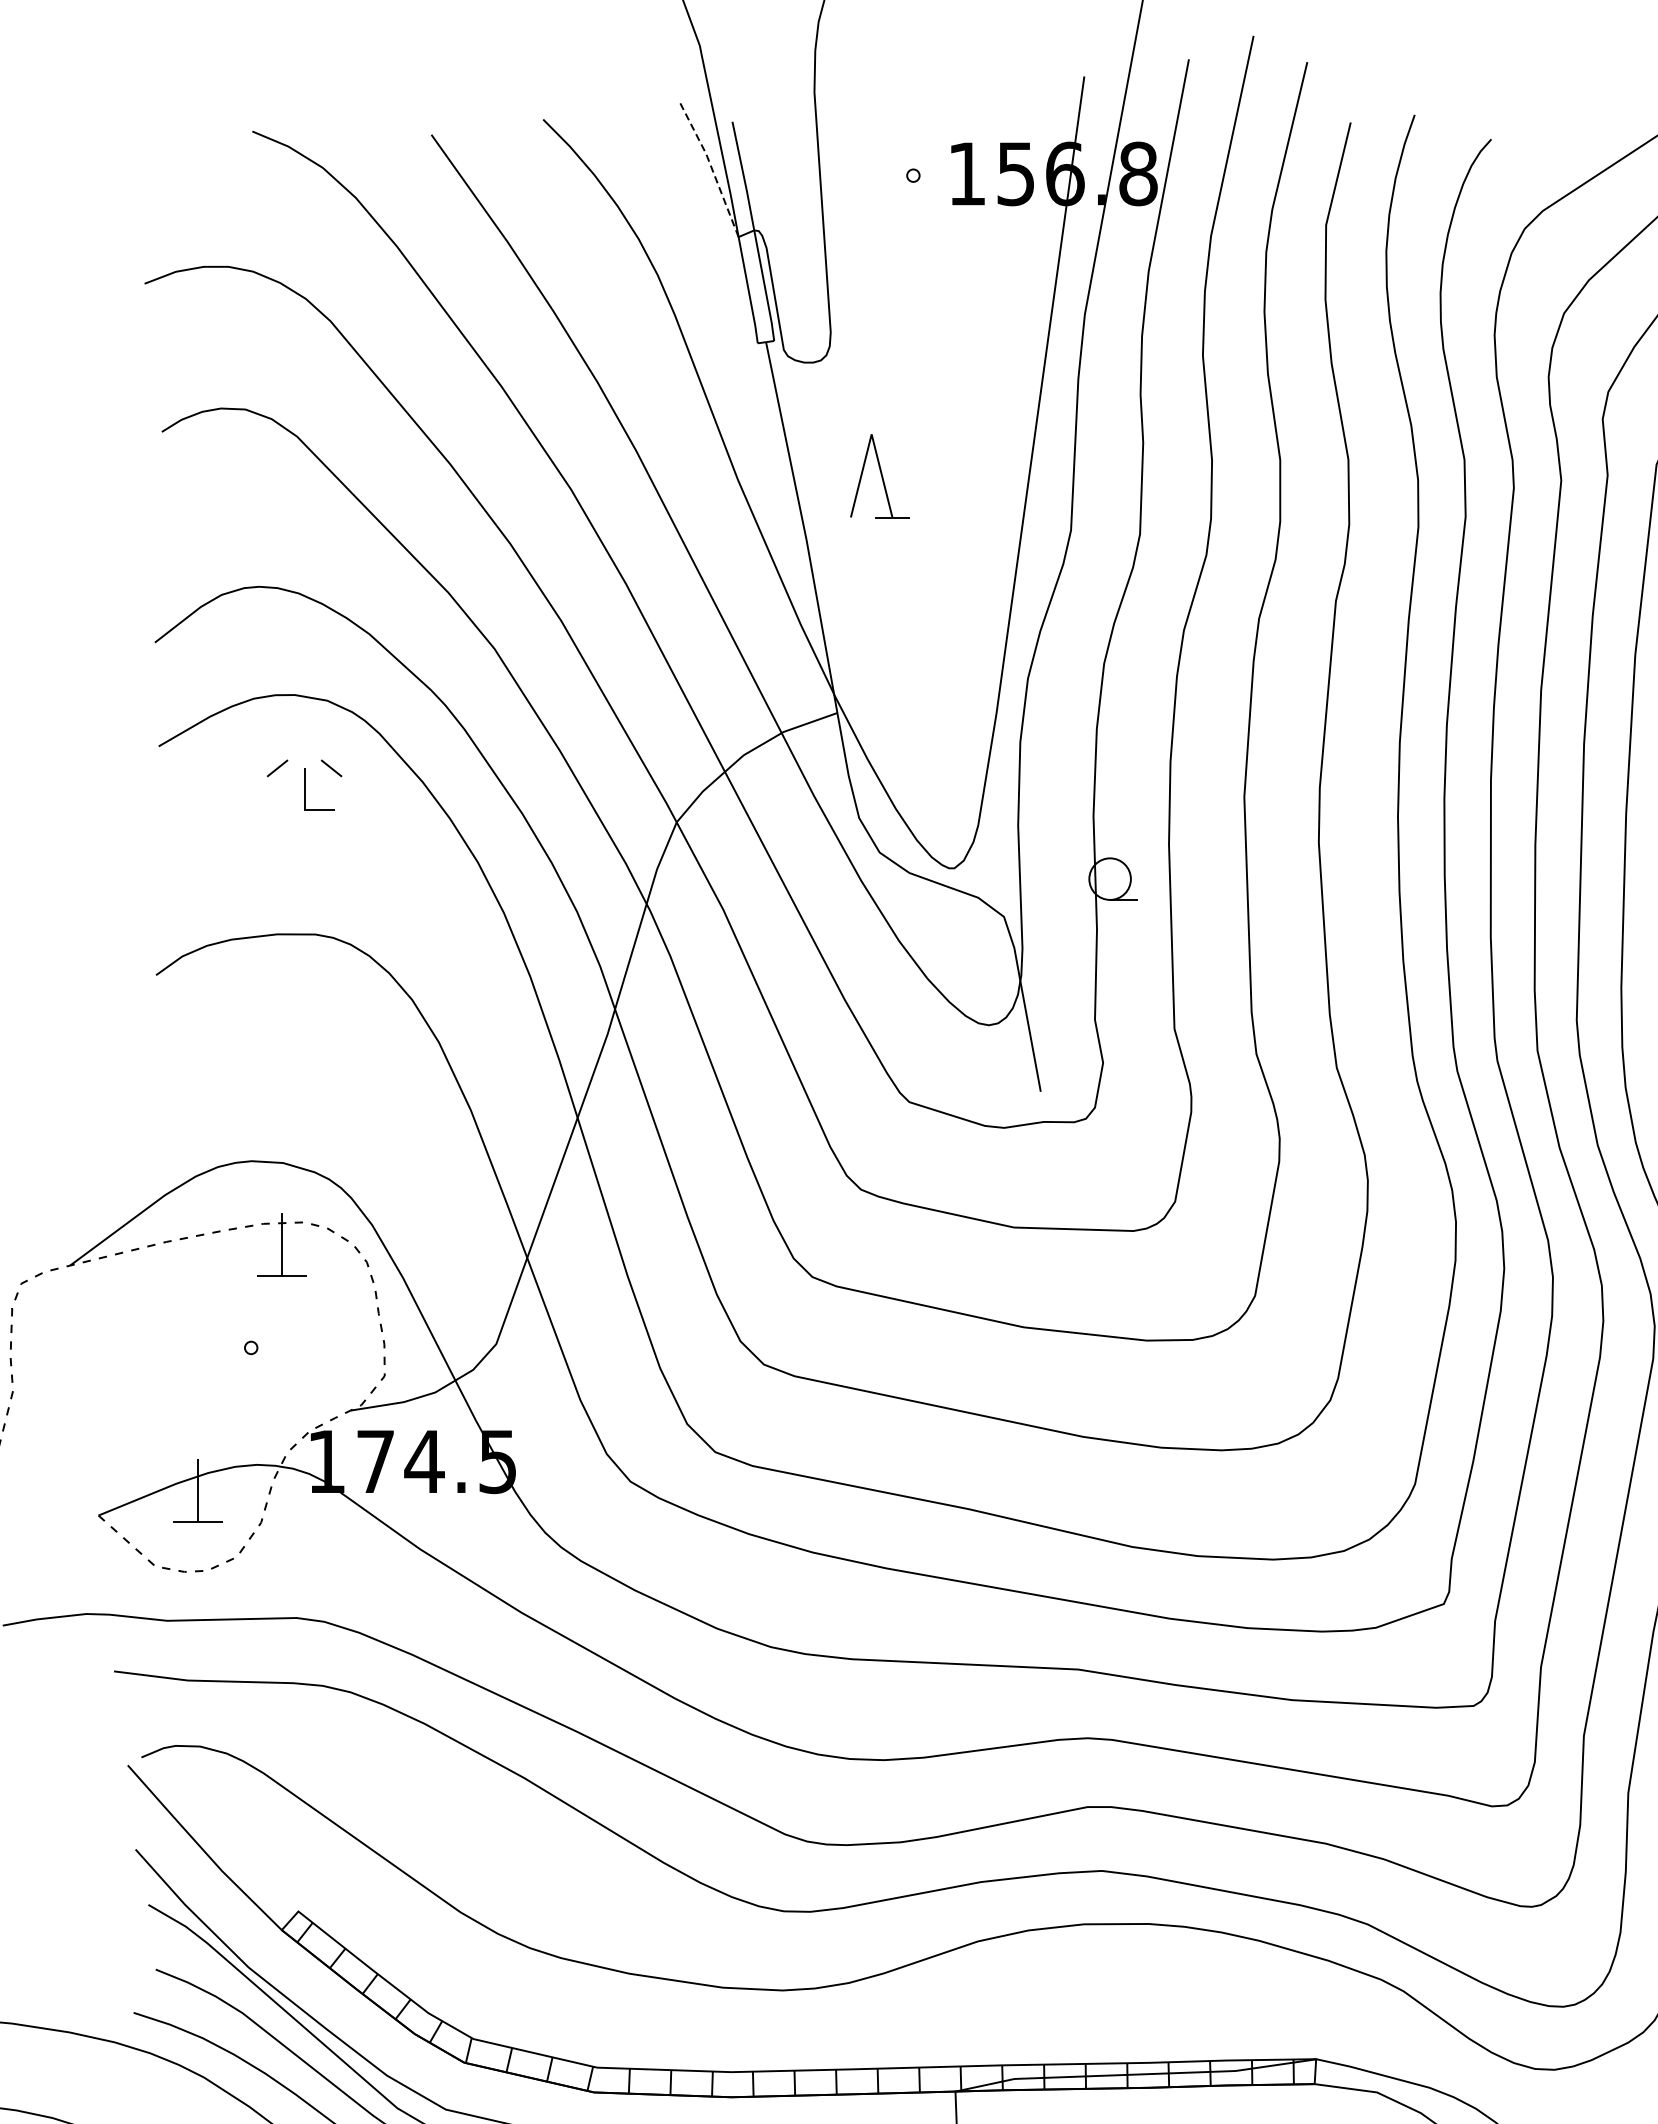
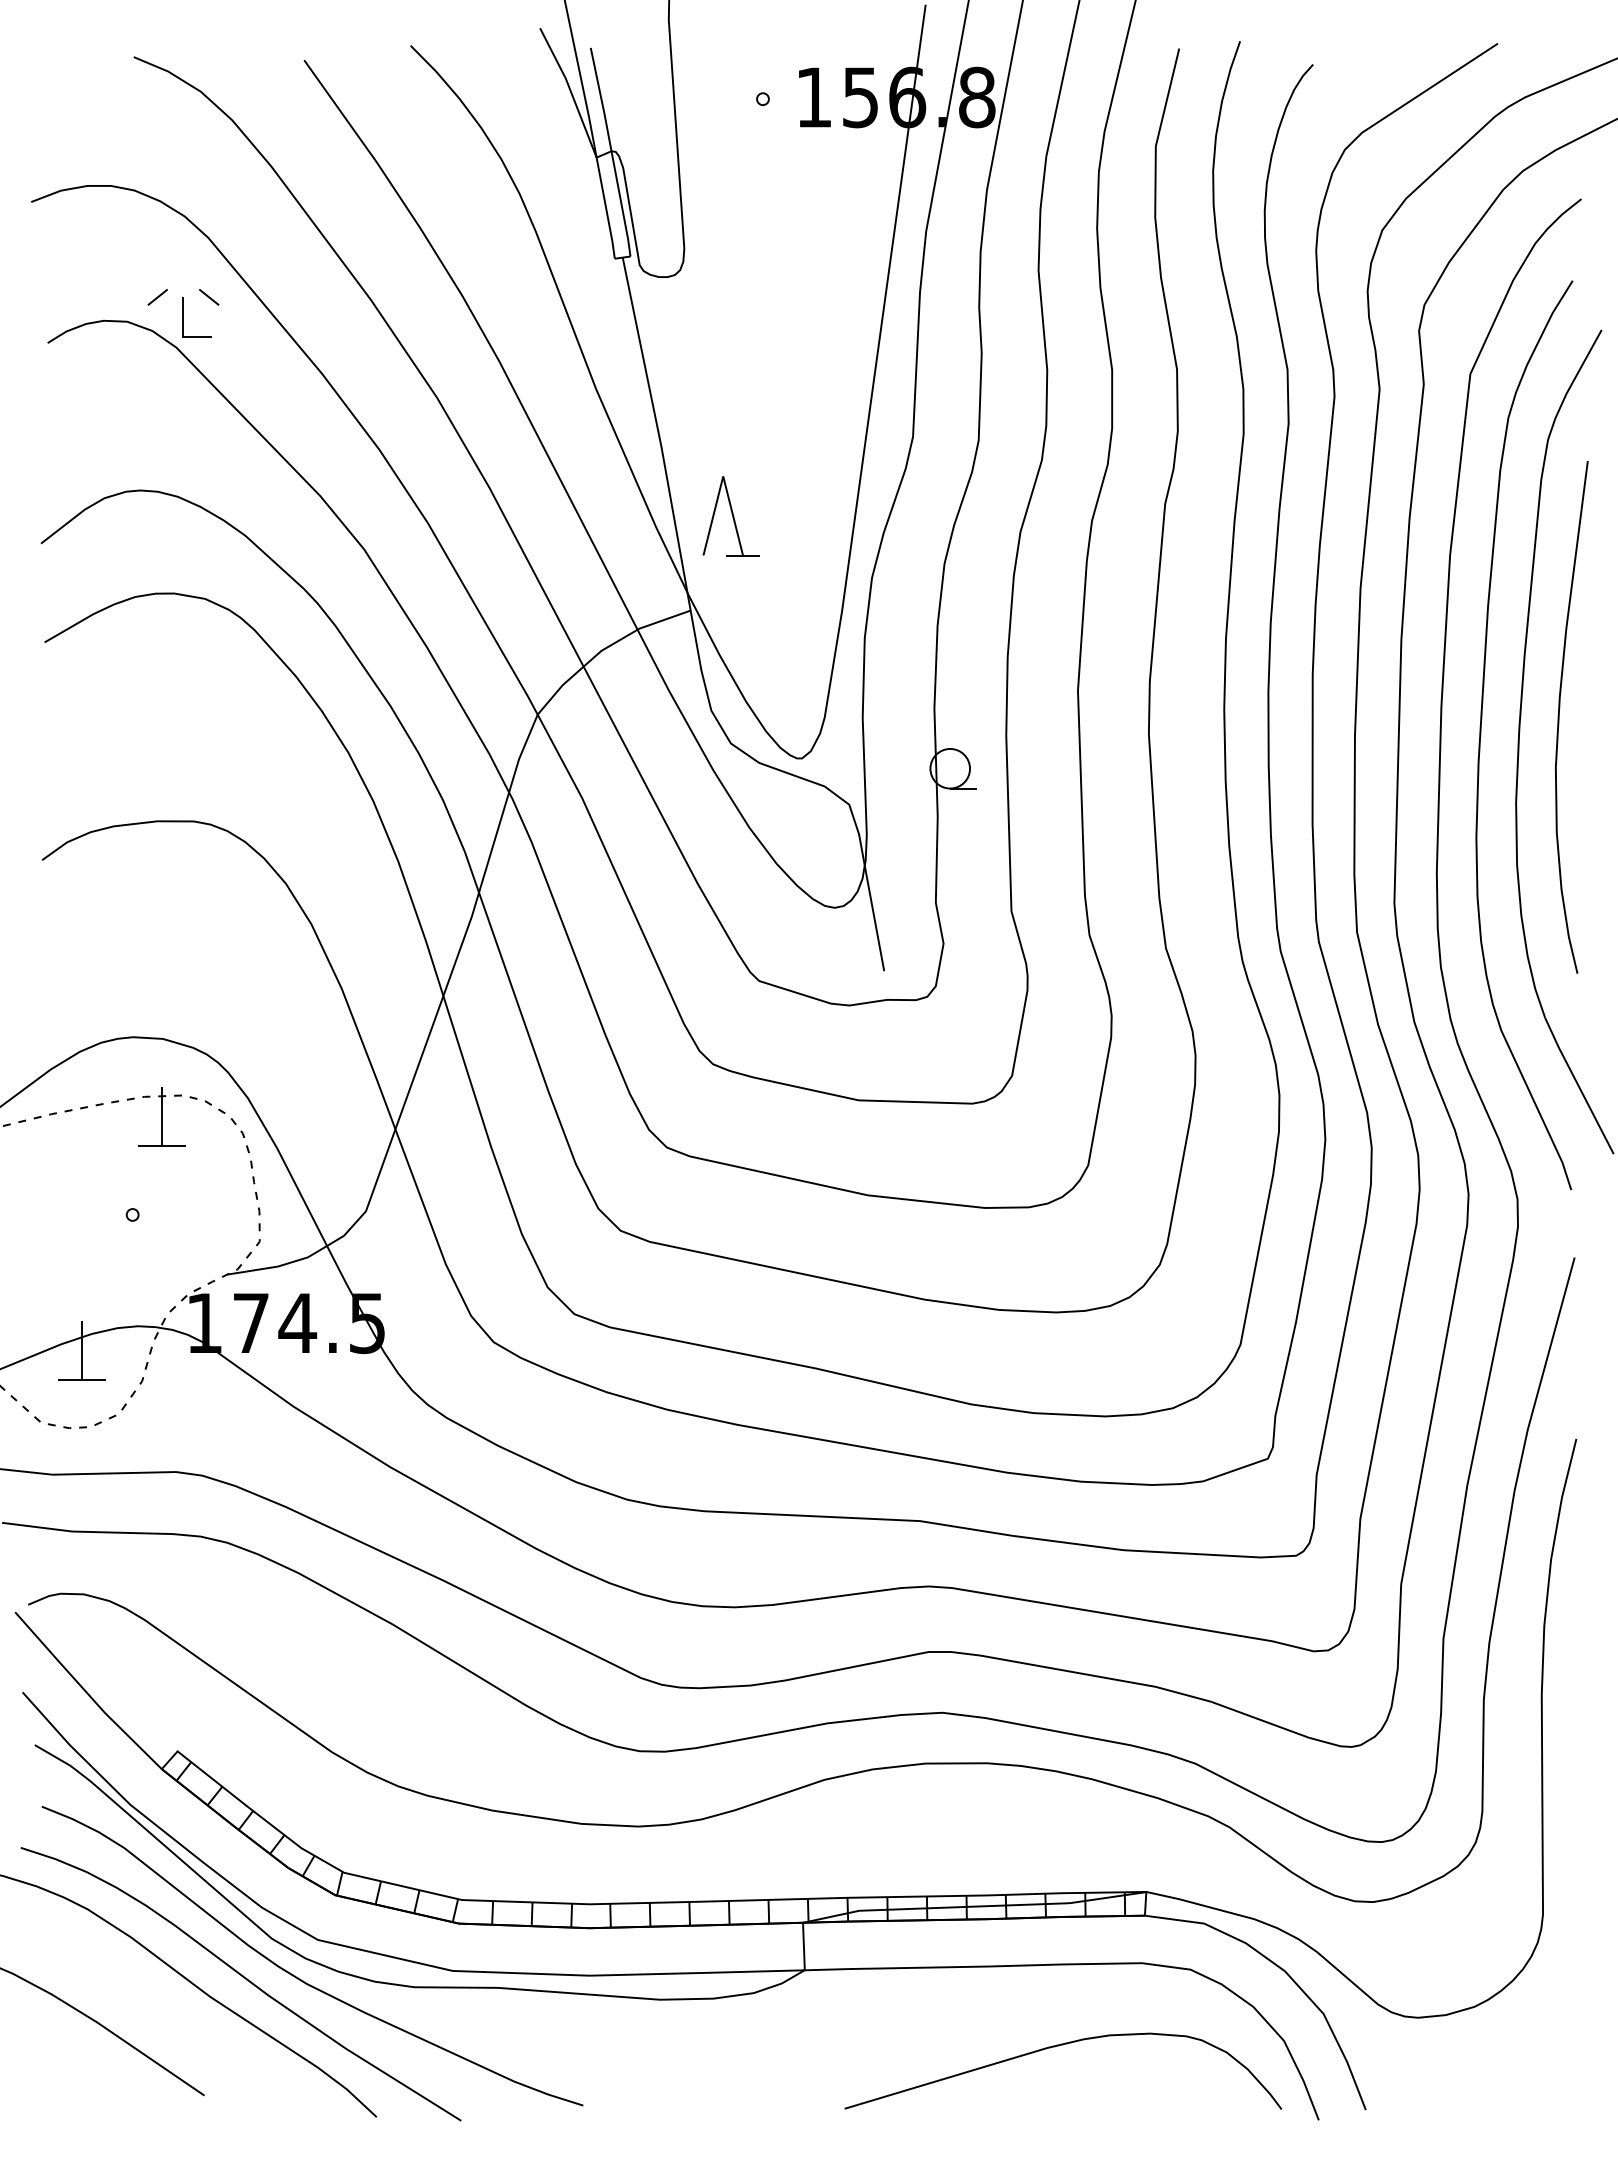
line: (711, 166) -> (570, 90), dashed -> solid
part: (879, 476) -> (730, 516), moved
part: (304, 785) -> (183, 313), moved

